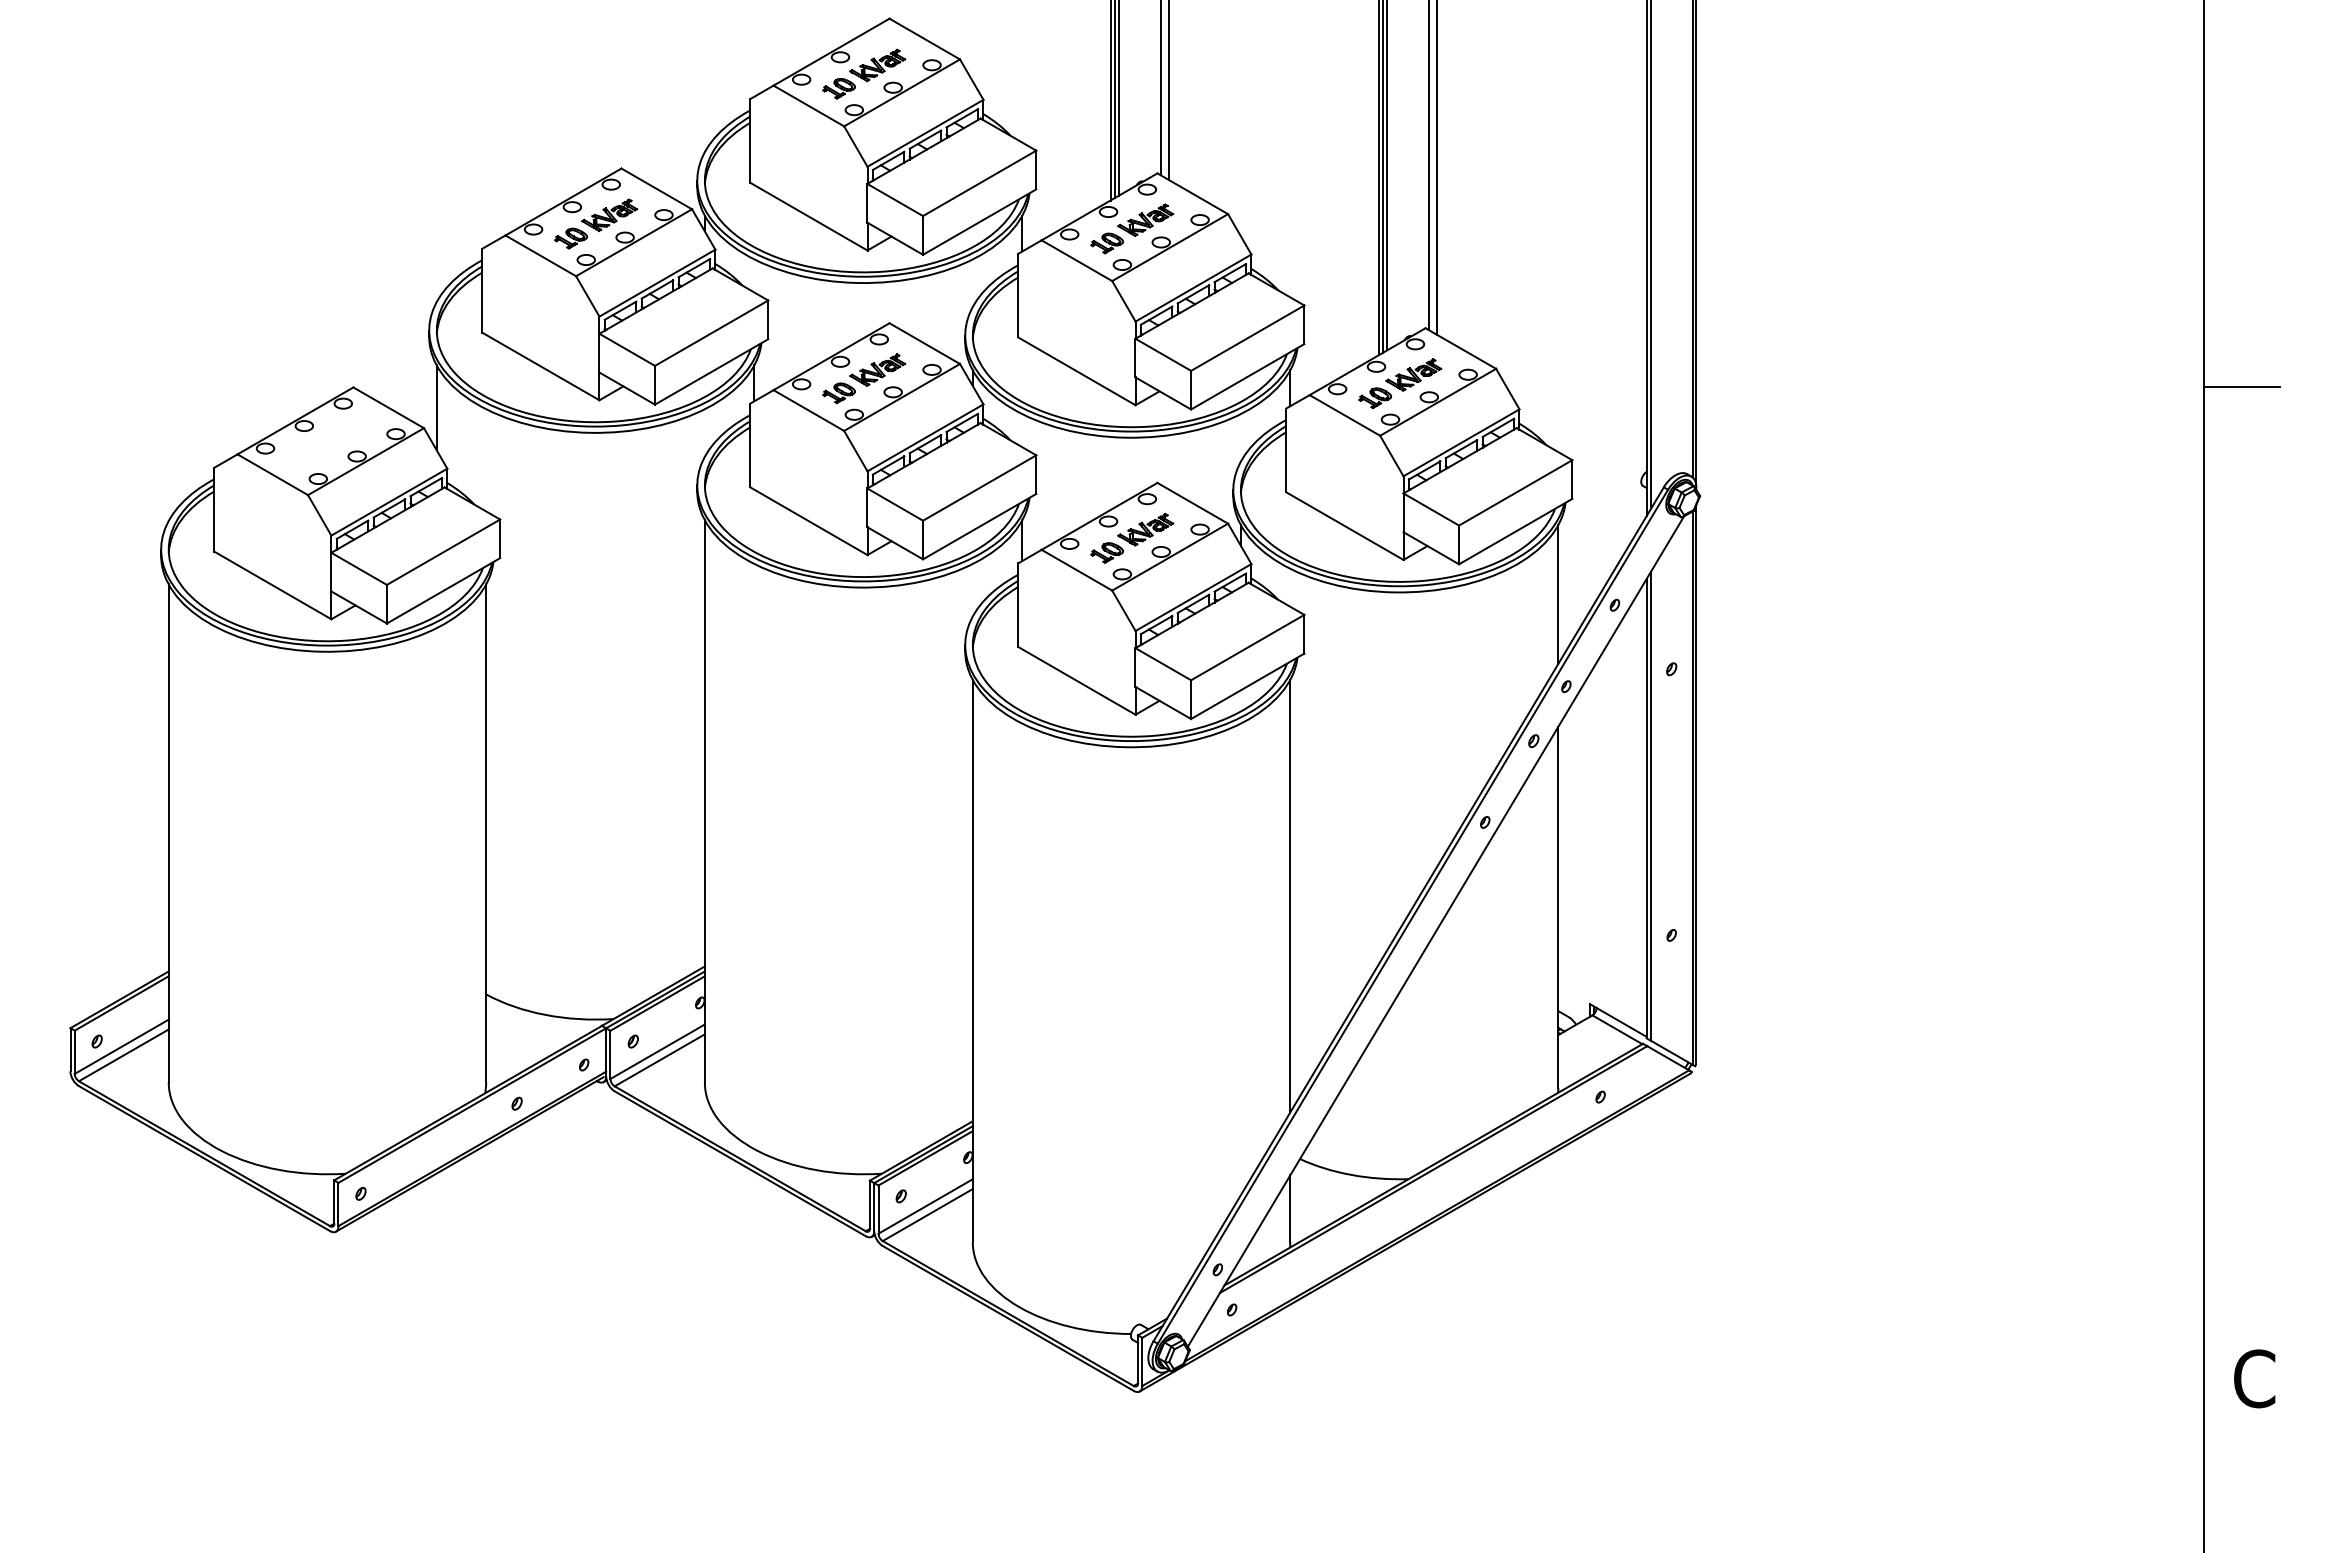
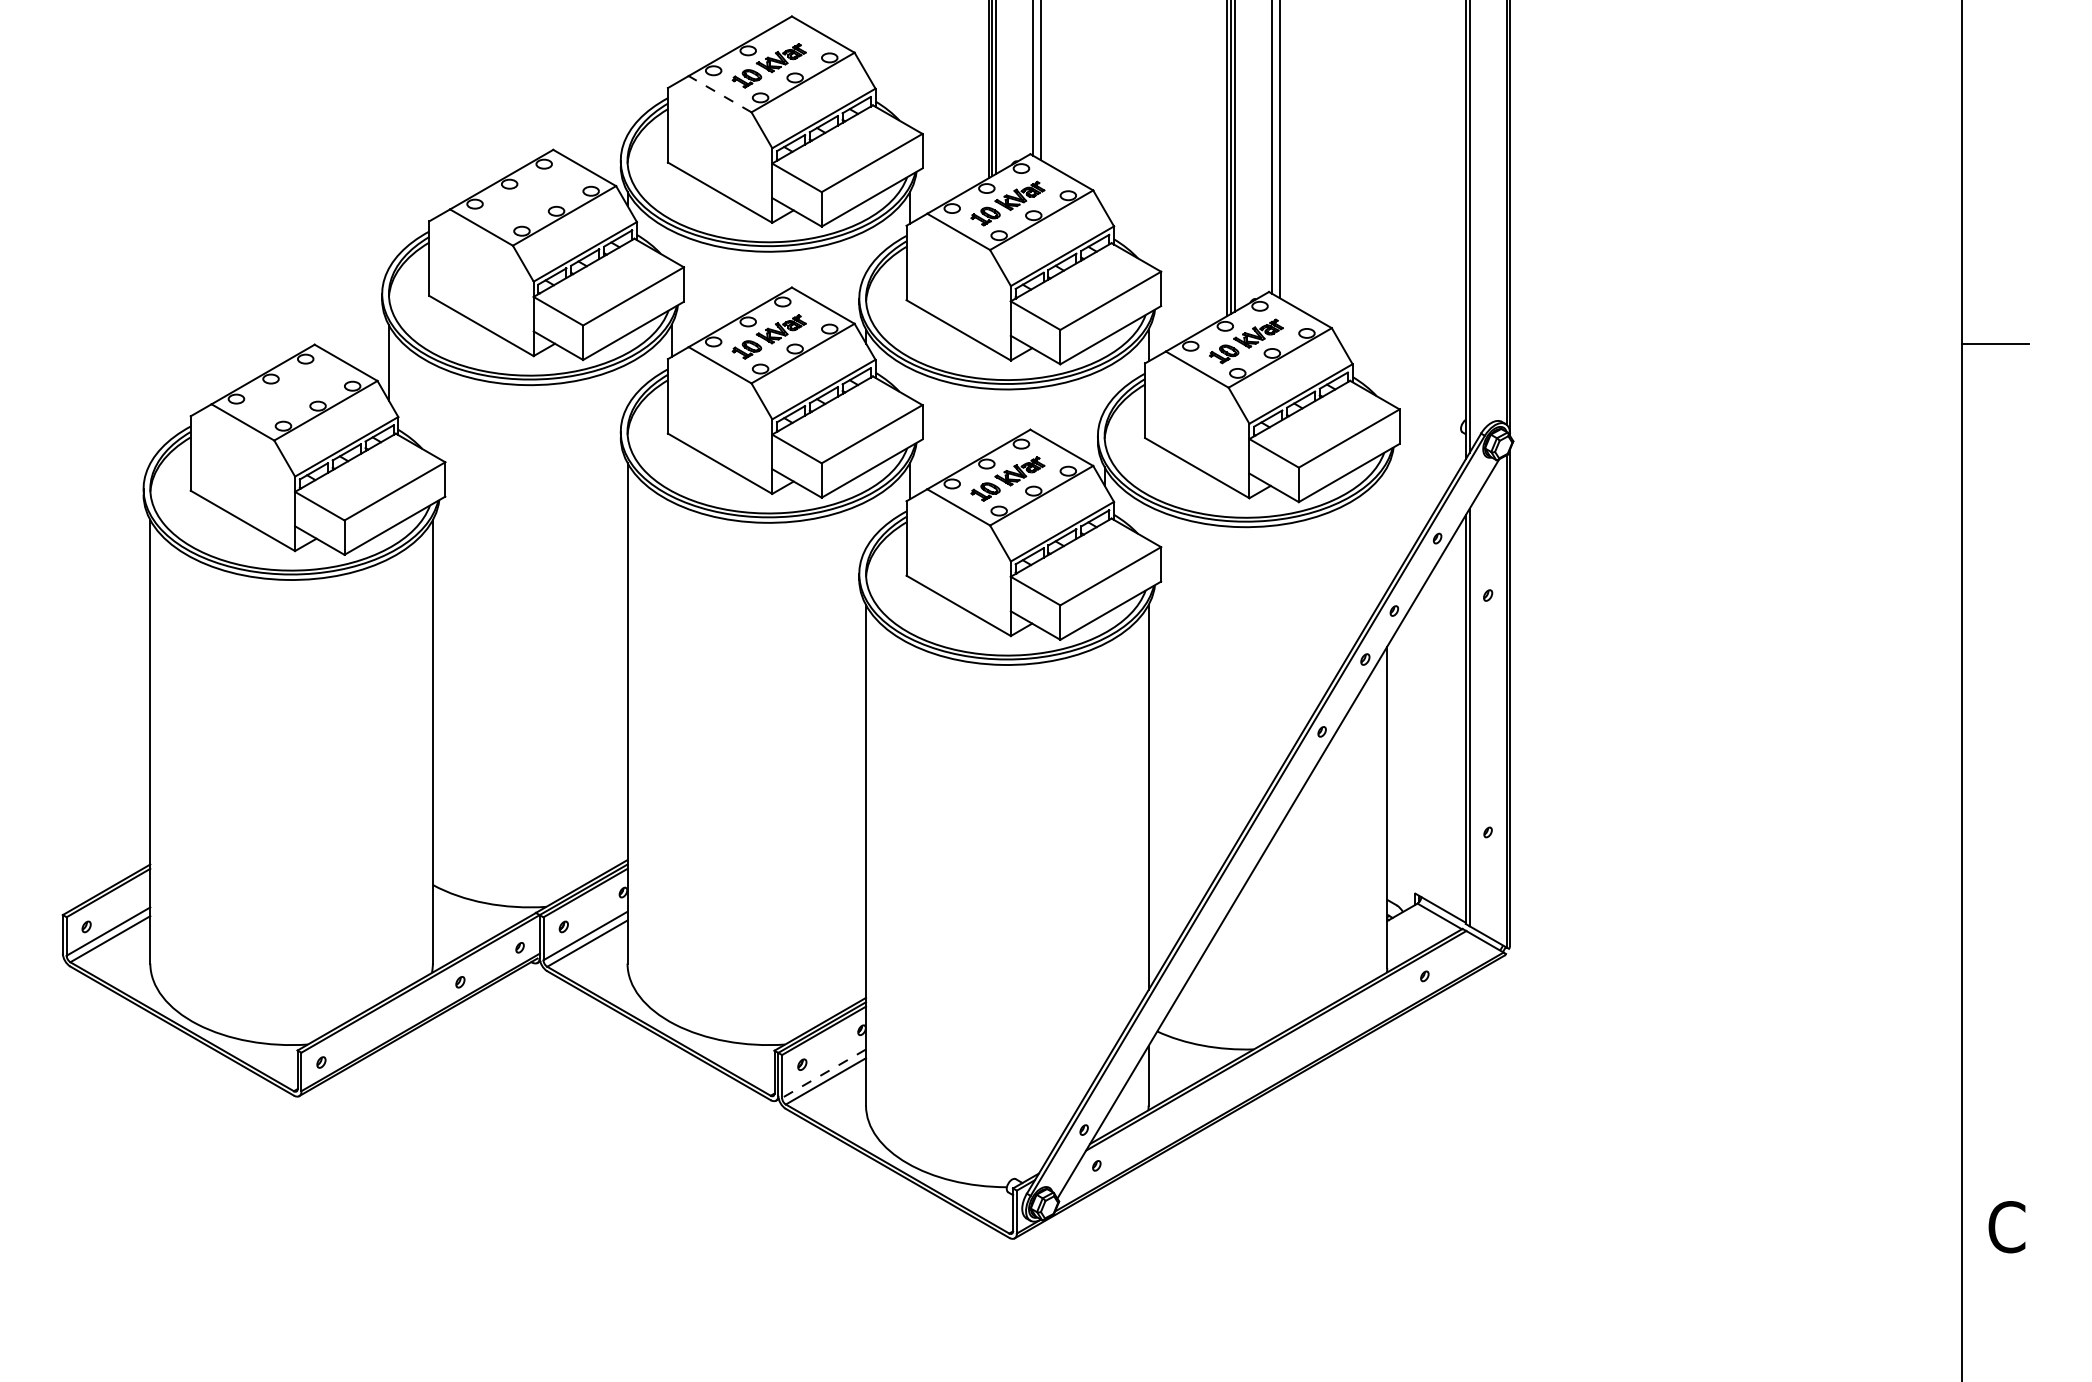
line: (808, 106) -> (719, 94), solid -> dashed
part: (596, 223) -> (531, 198), removed
line: (1558, 594) -> (1387, 529), removed
line: (925, 1206) -> (823, 1073), solid -> dashed

